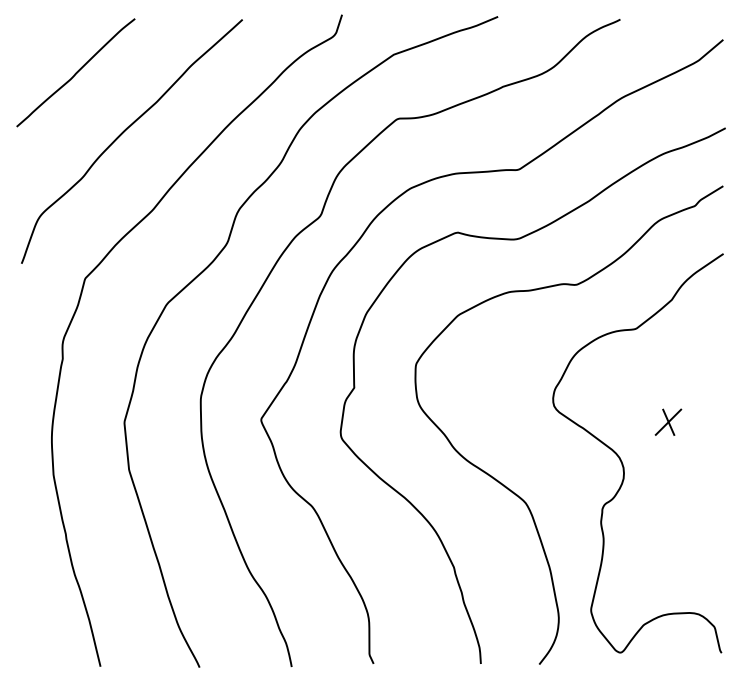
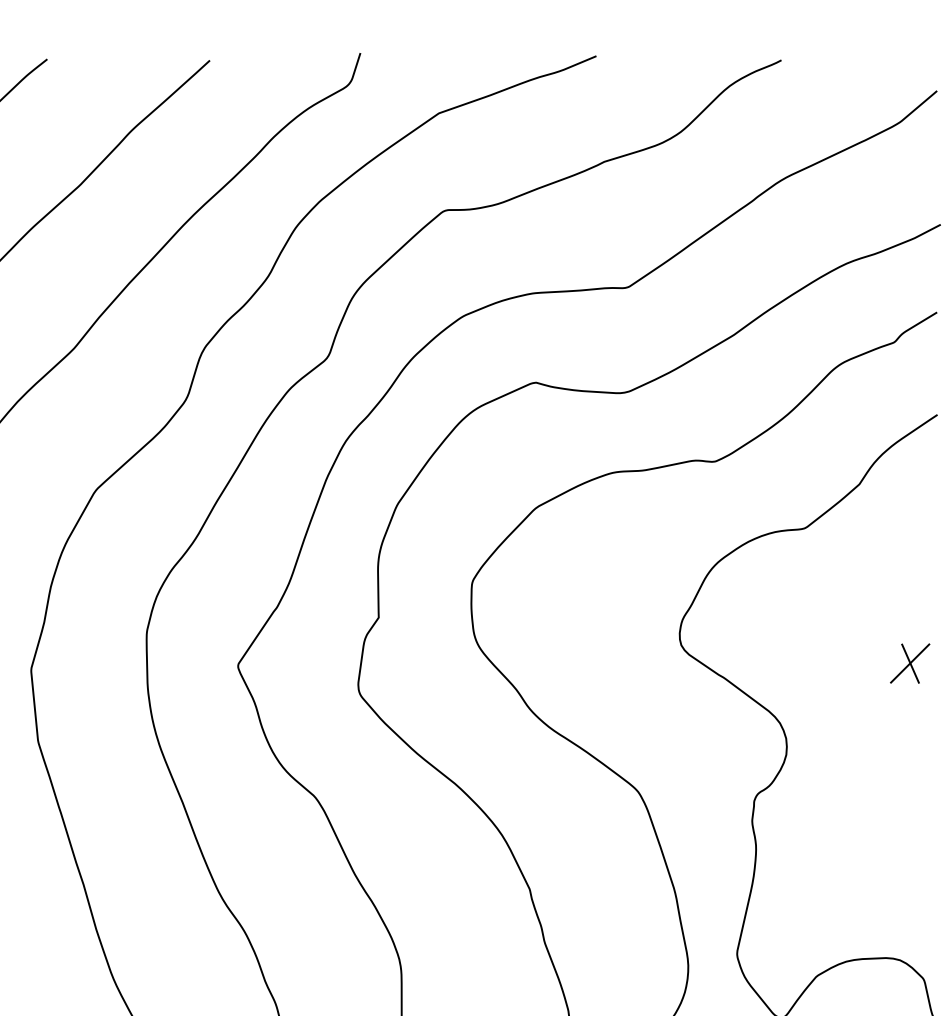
part: (668, 421) -> (910, 662), moved

